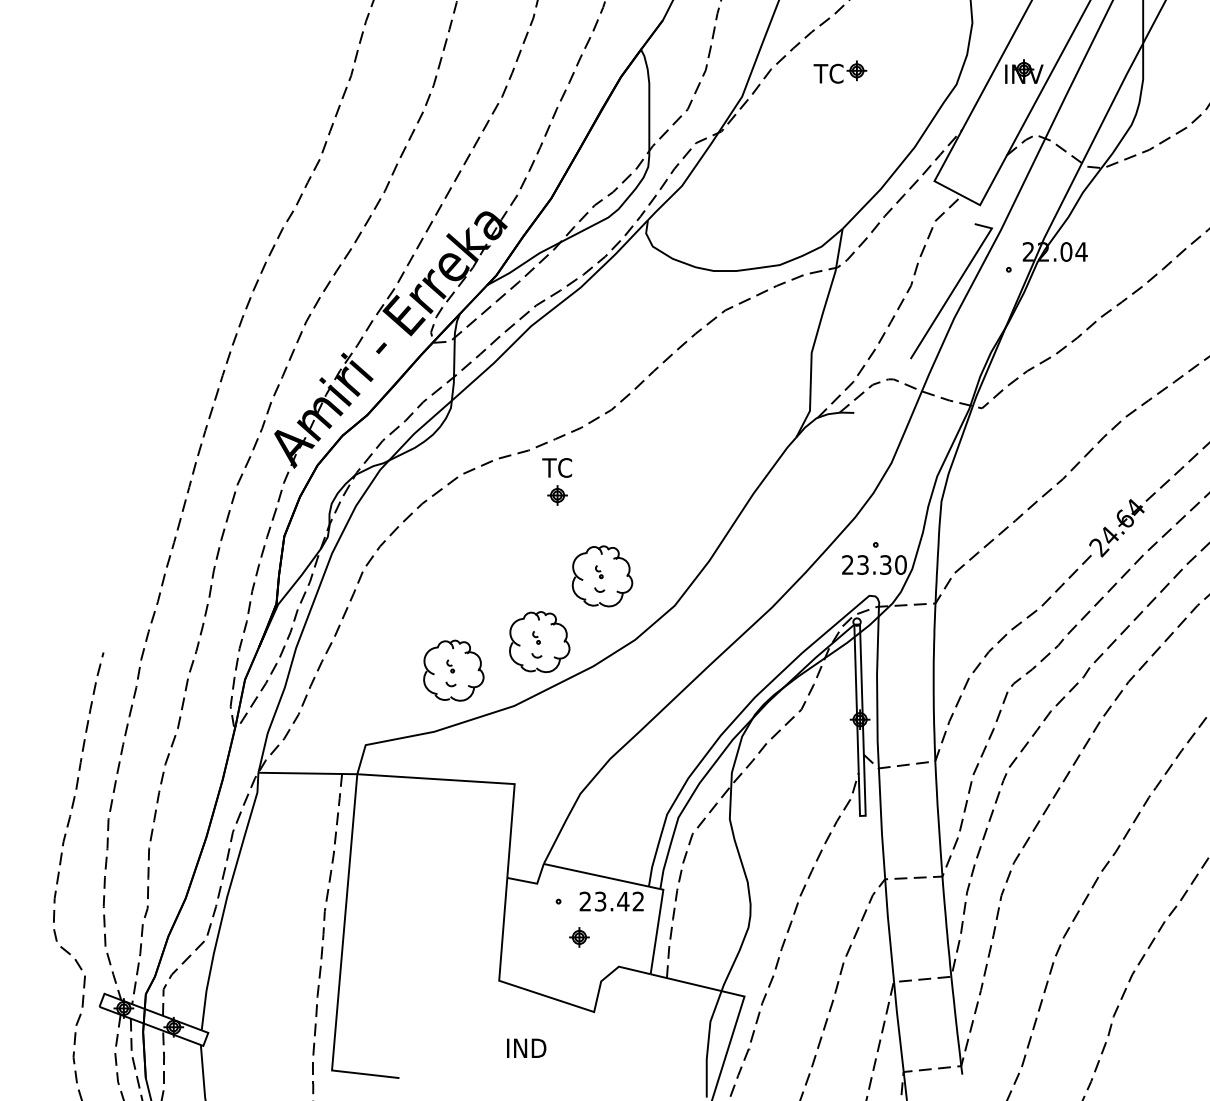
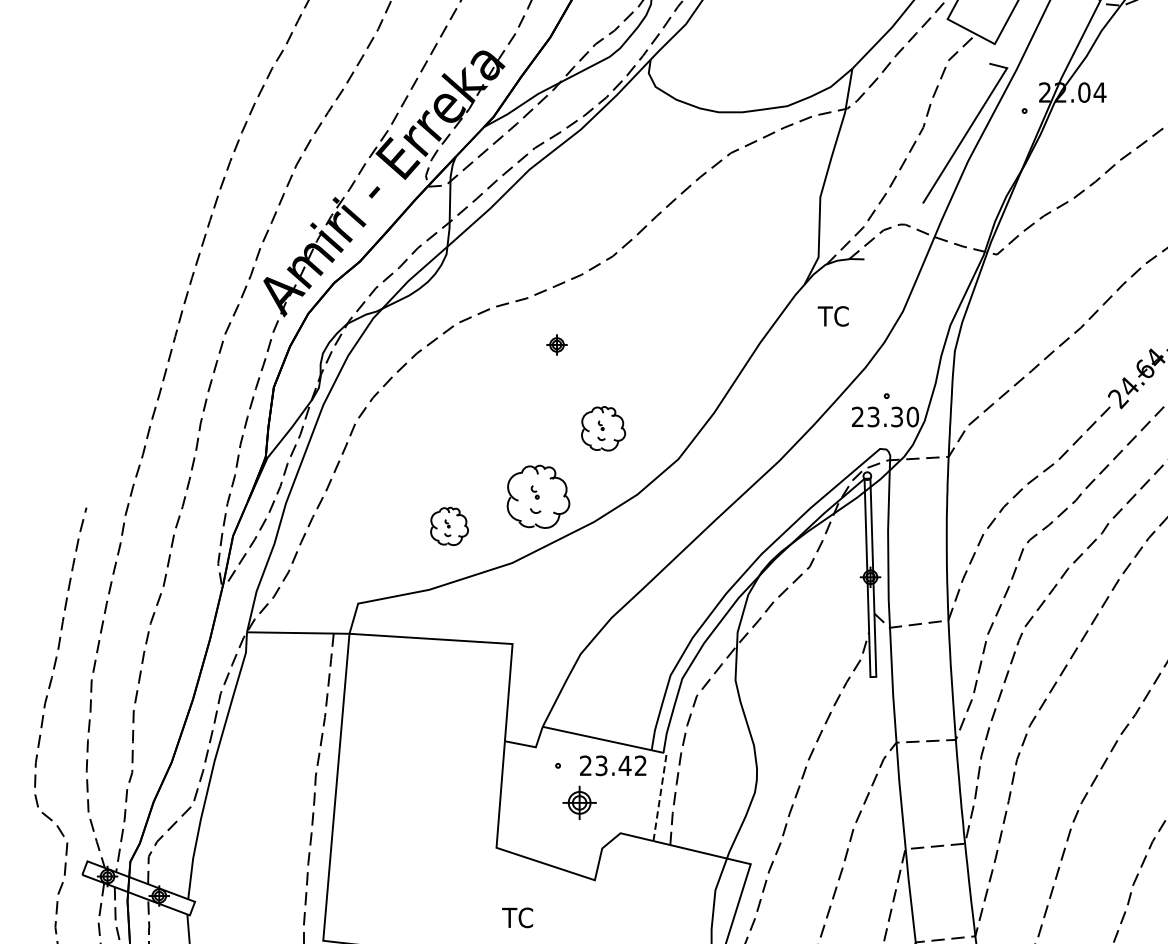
text: (557, 467) -> (833, 315), moved
part: (602, 576) -> (603, 428), size x0.7
part: (453, 670) -> (449, 526), size x0.6
line: (657, 929) -> (660, 794), solid -> dashed
part: (579, 937) -> (579, 803), size x1.6
text: (525, 1048) -> (523, 918), IND -> TC

